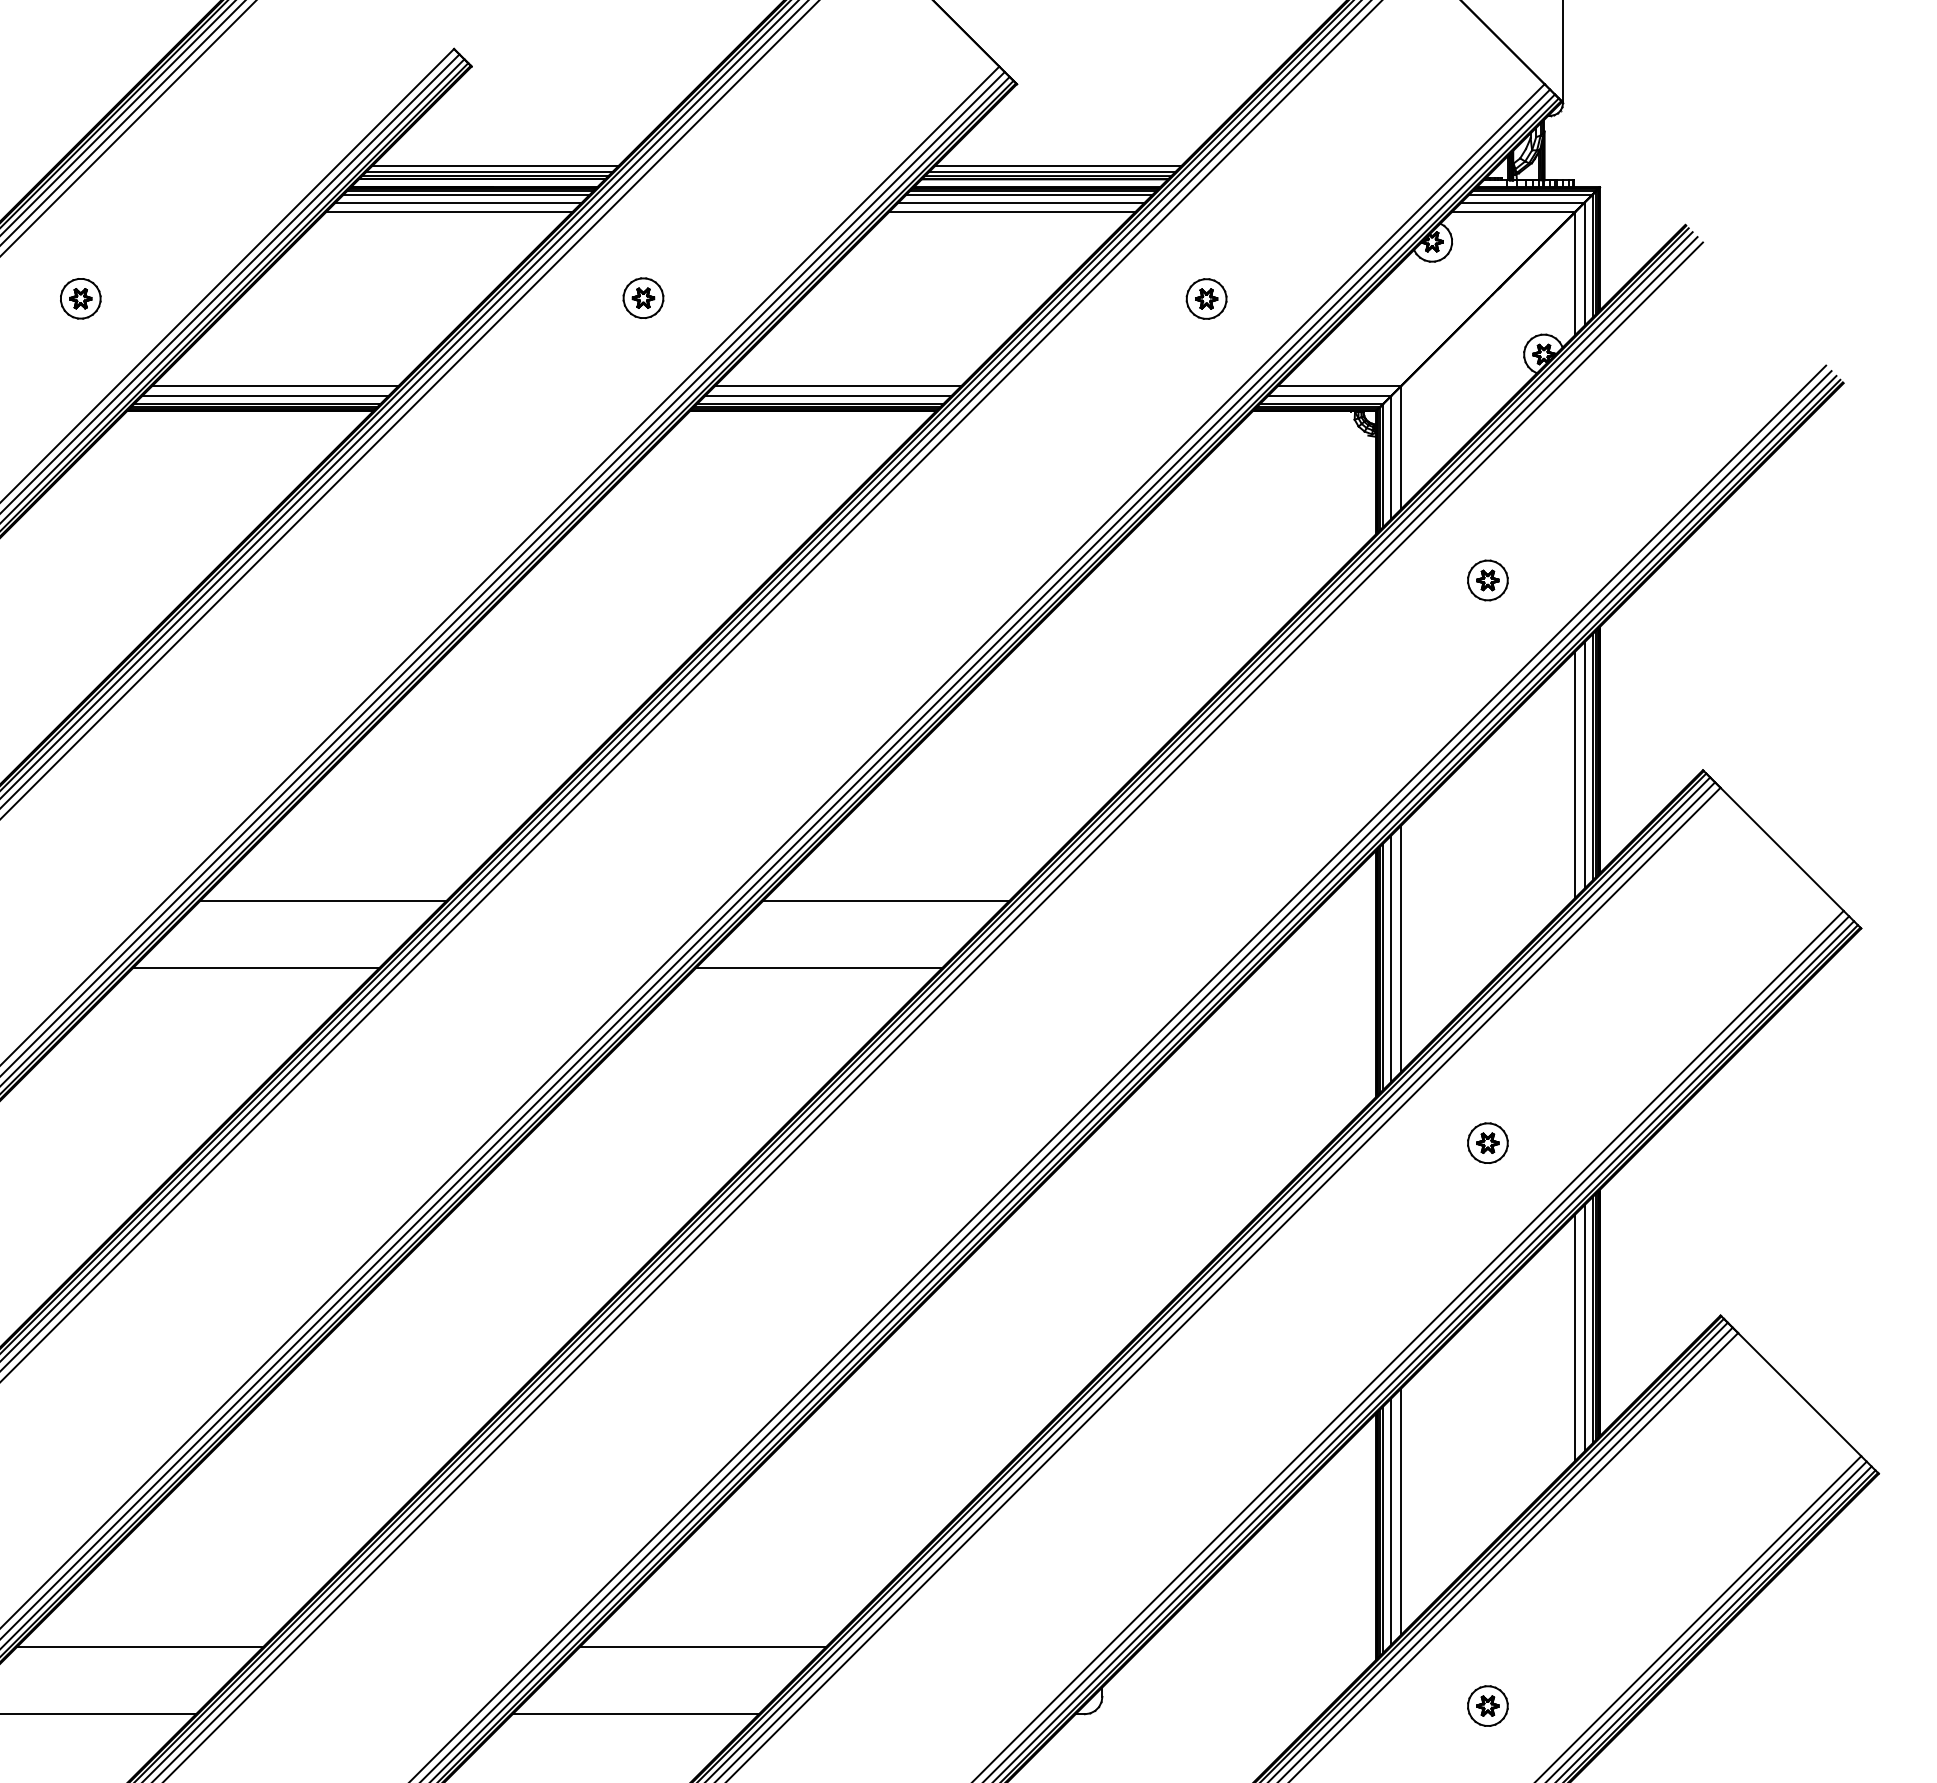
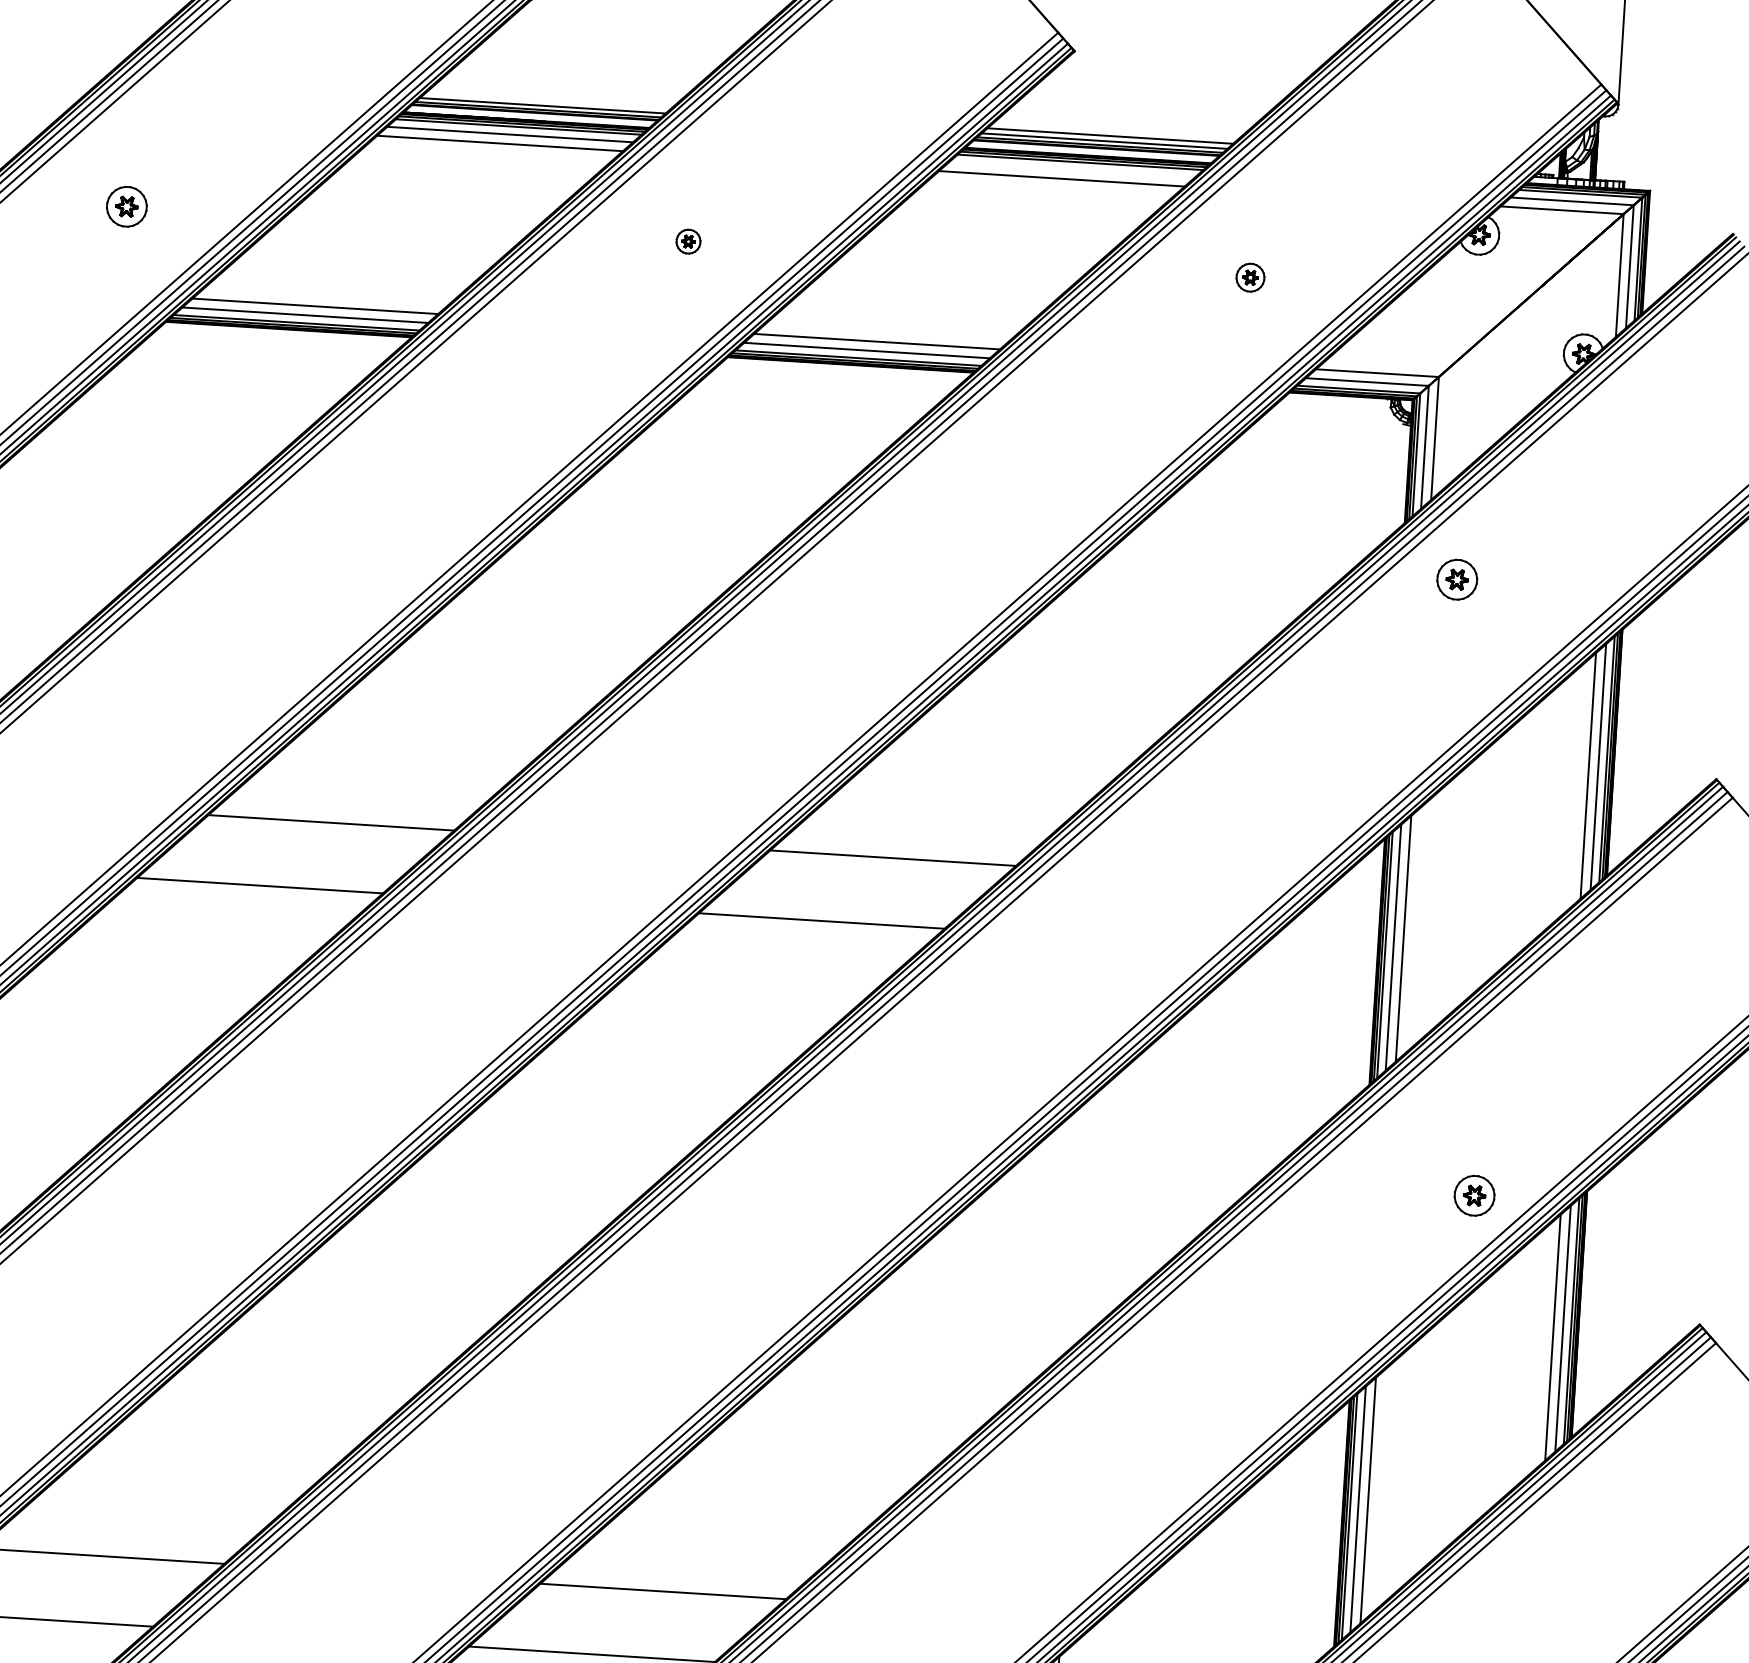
line: (494, 166) -> (548, 100), removed
line: (1021, 202) -> (1071, 169), removed
part: (643, 298) -> (688, 241), size x0.6
part: (1206, 298) -> (1250, 277), size x0.7
part: (1487, 580) -> (1456, 579), moved
part: (1487, 1142) -> (1474, 1195), moved

